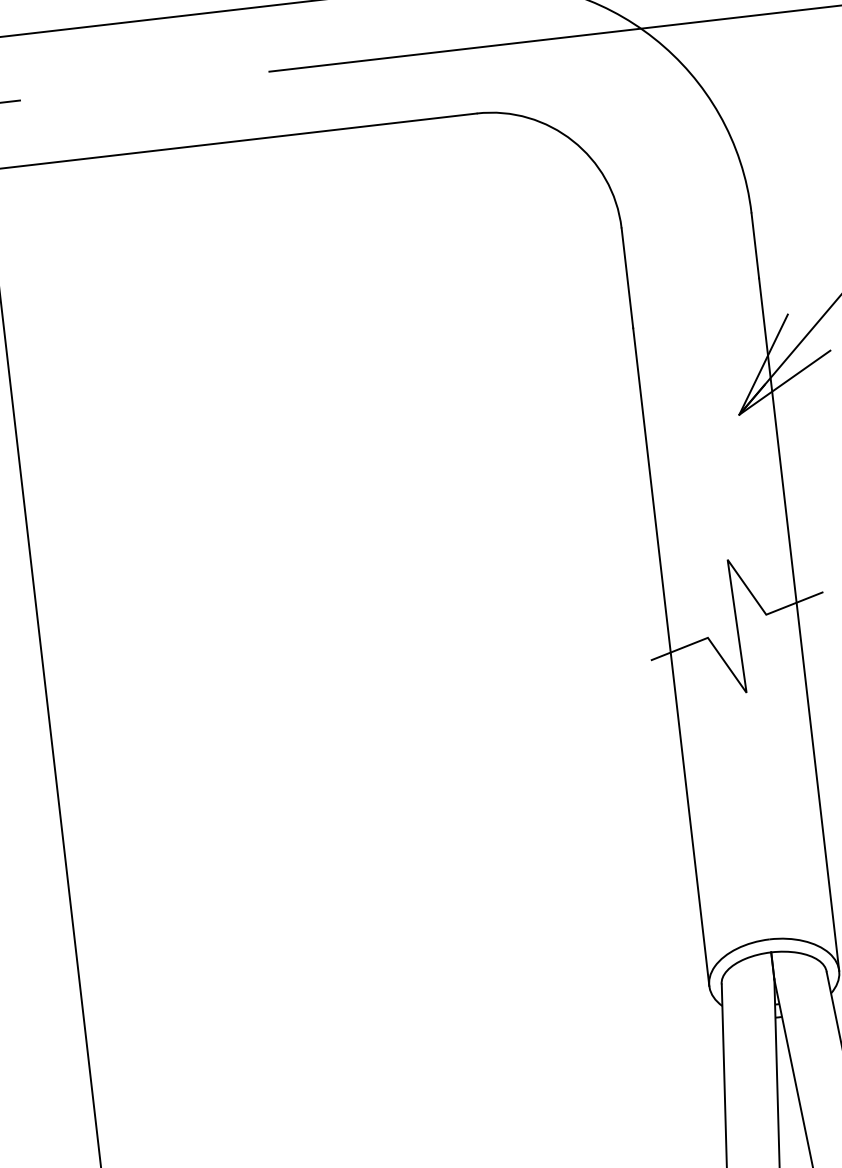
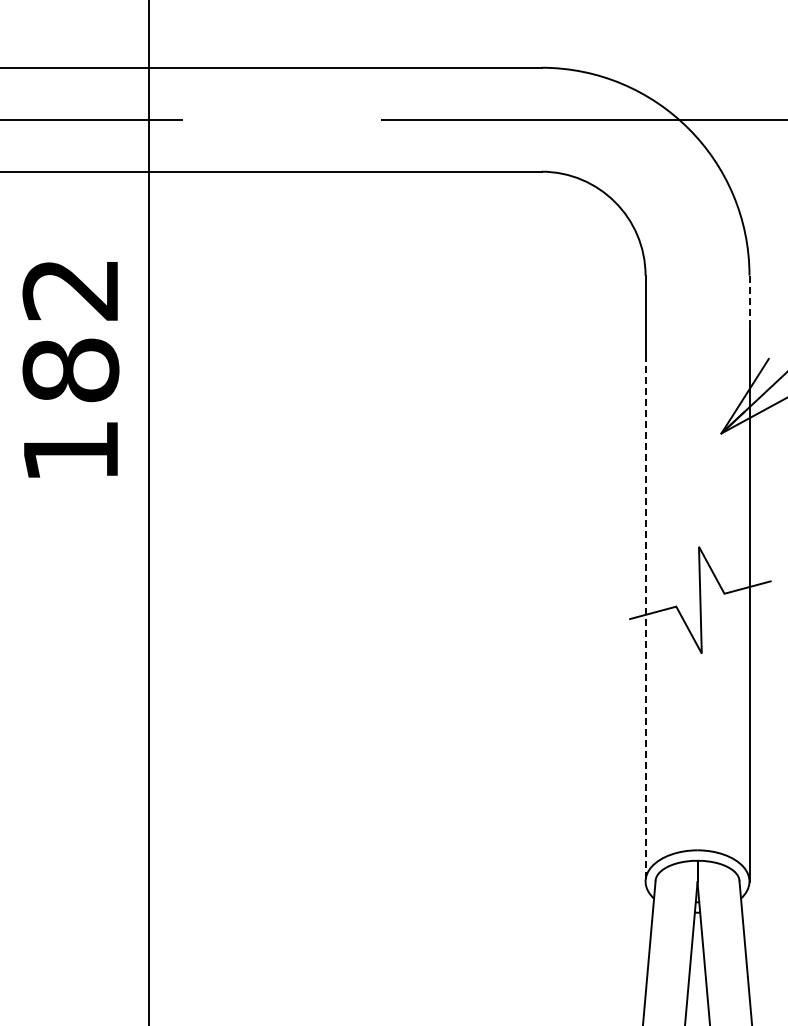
line: (755, 245) -> (749, 301), solid -> dashed
line: (671, 657) -> (645, 618), solid -> dashed

